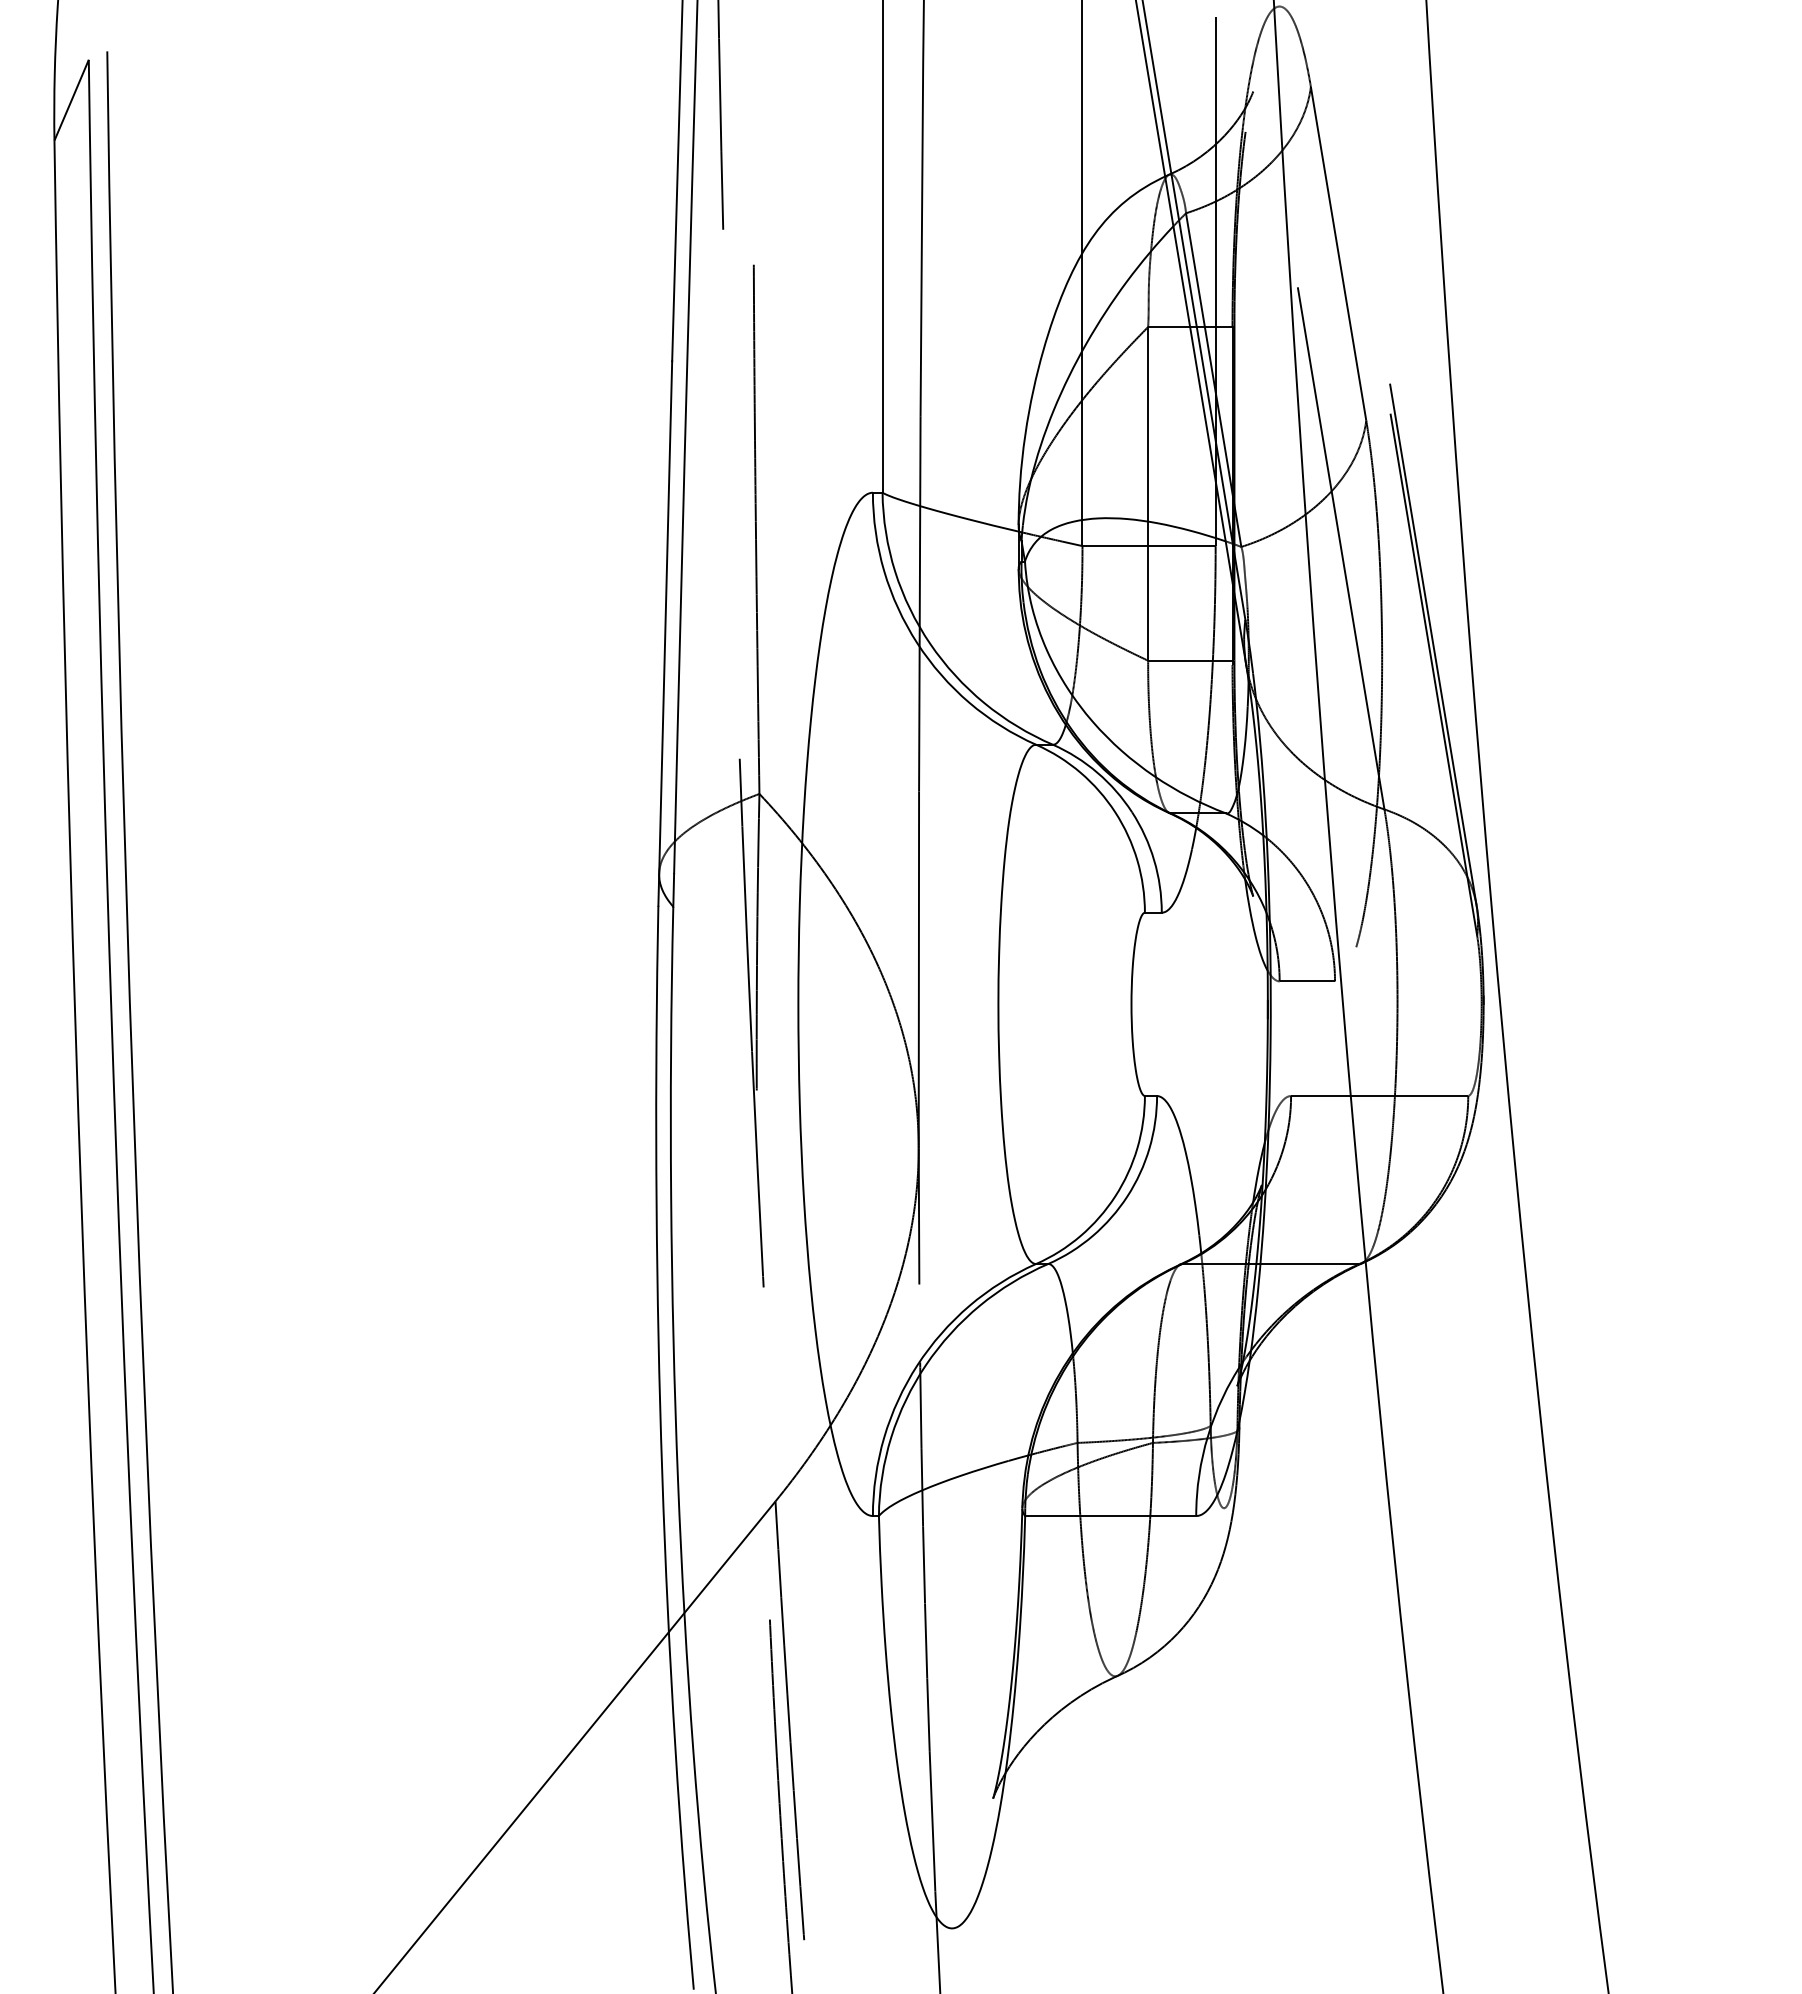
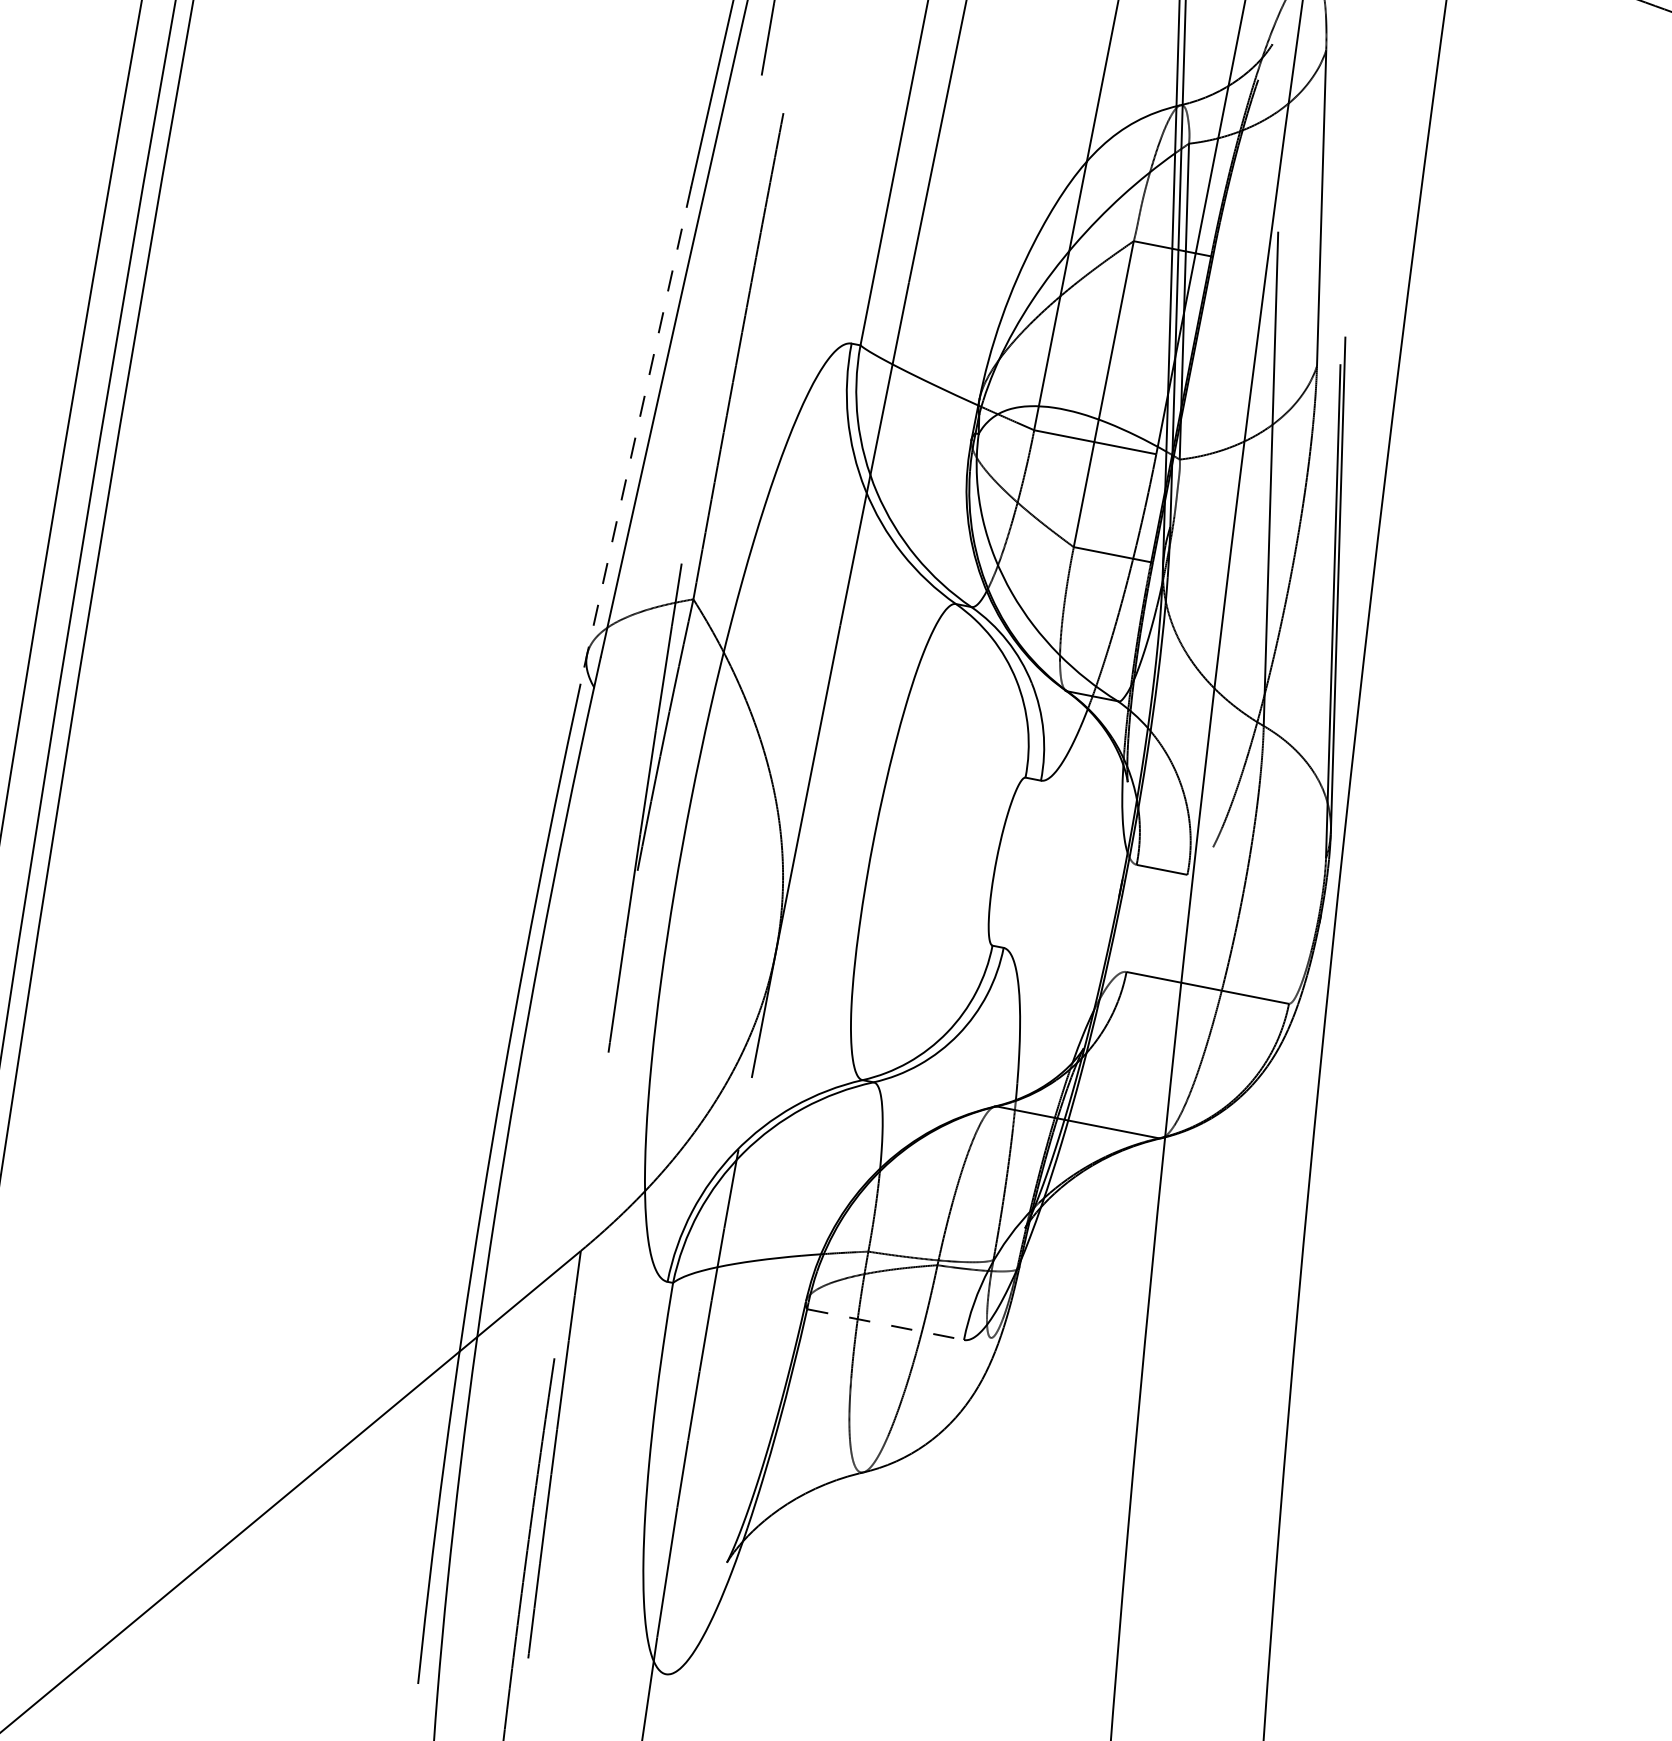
line: (665, 634) -> (635, 436), solid -> dashed
line: (1110, 1516) -> (885, 1325), solid -> dashed

